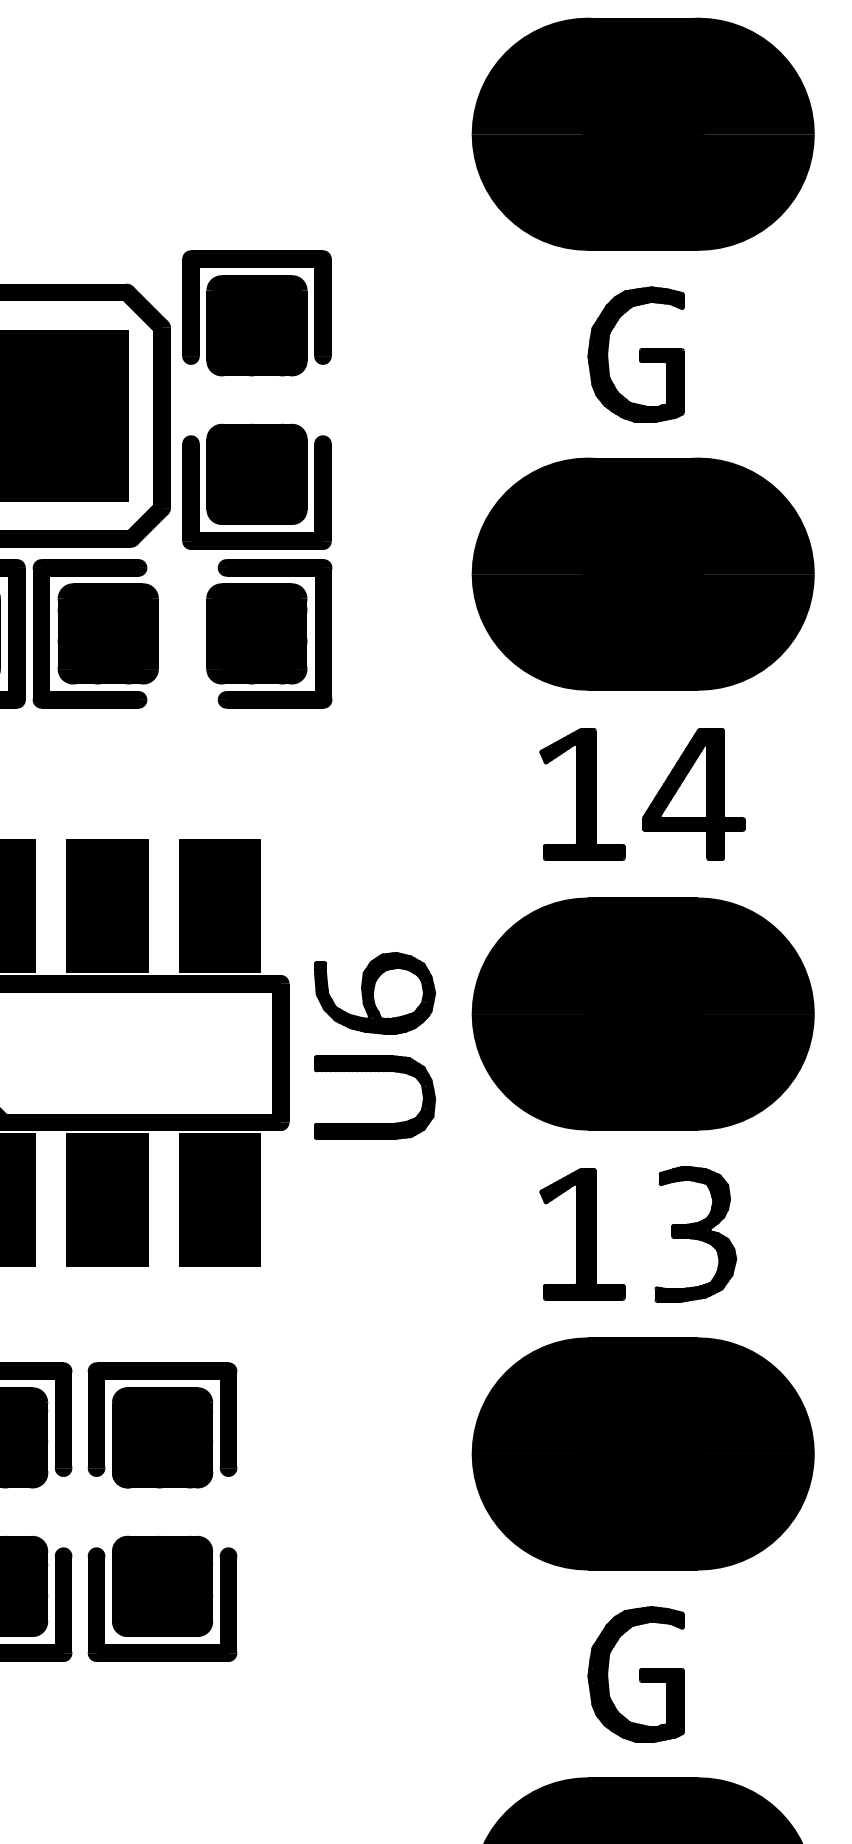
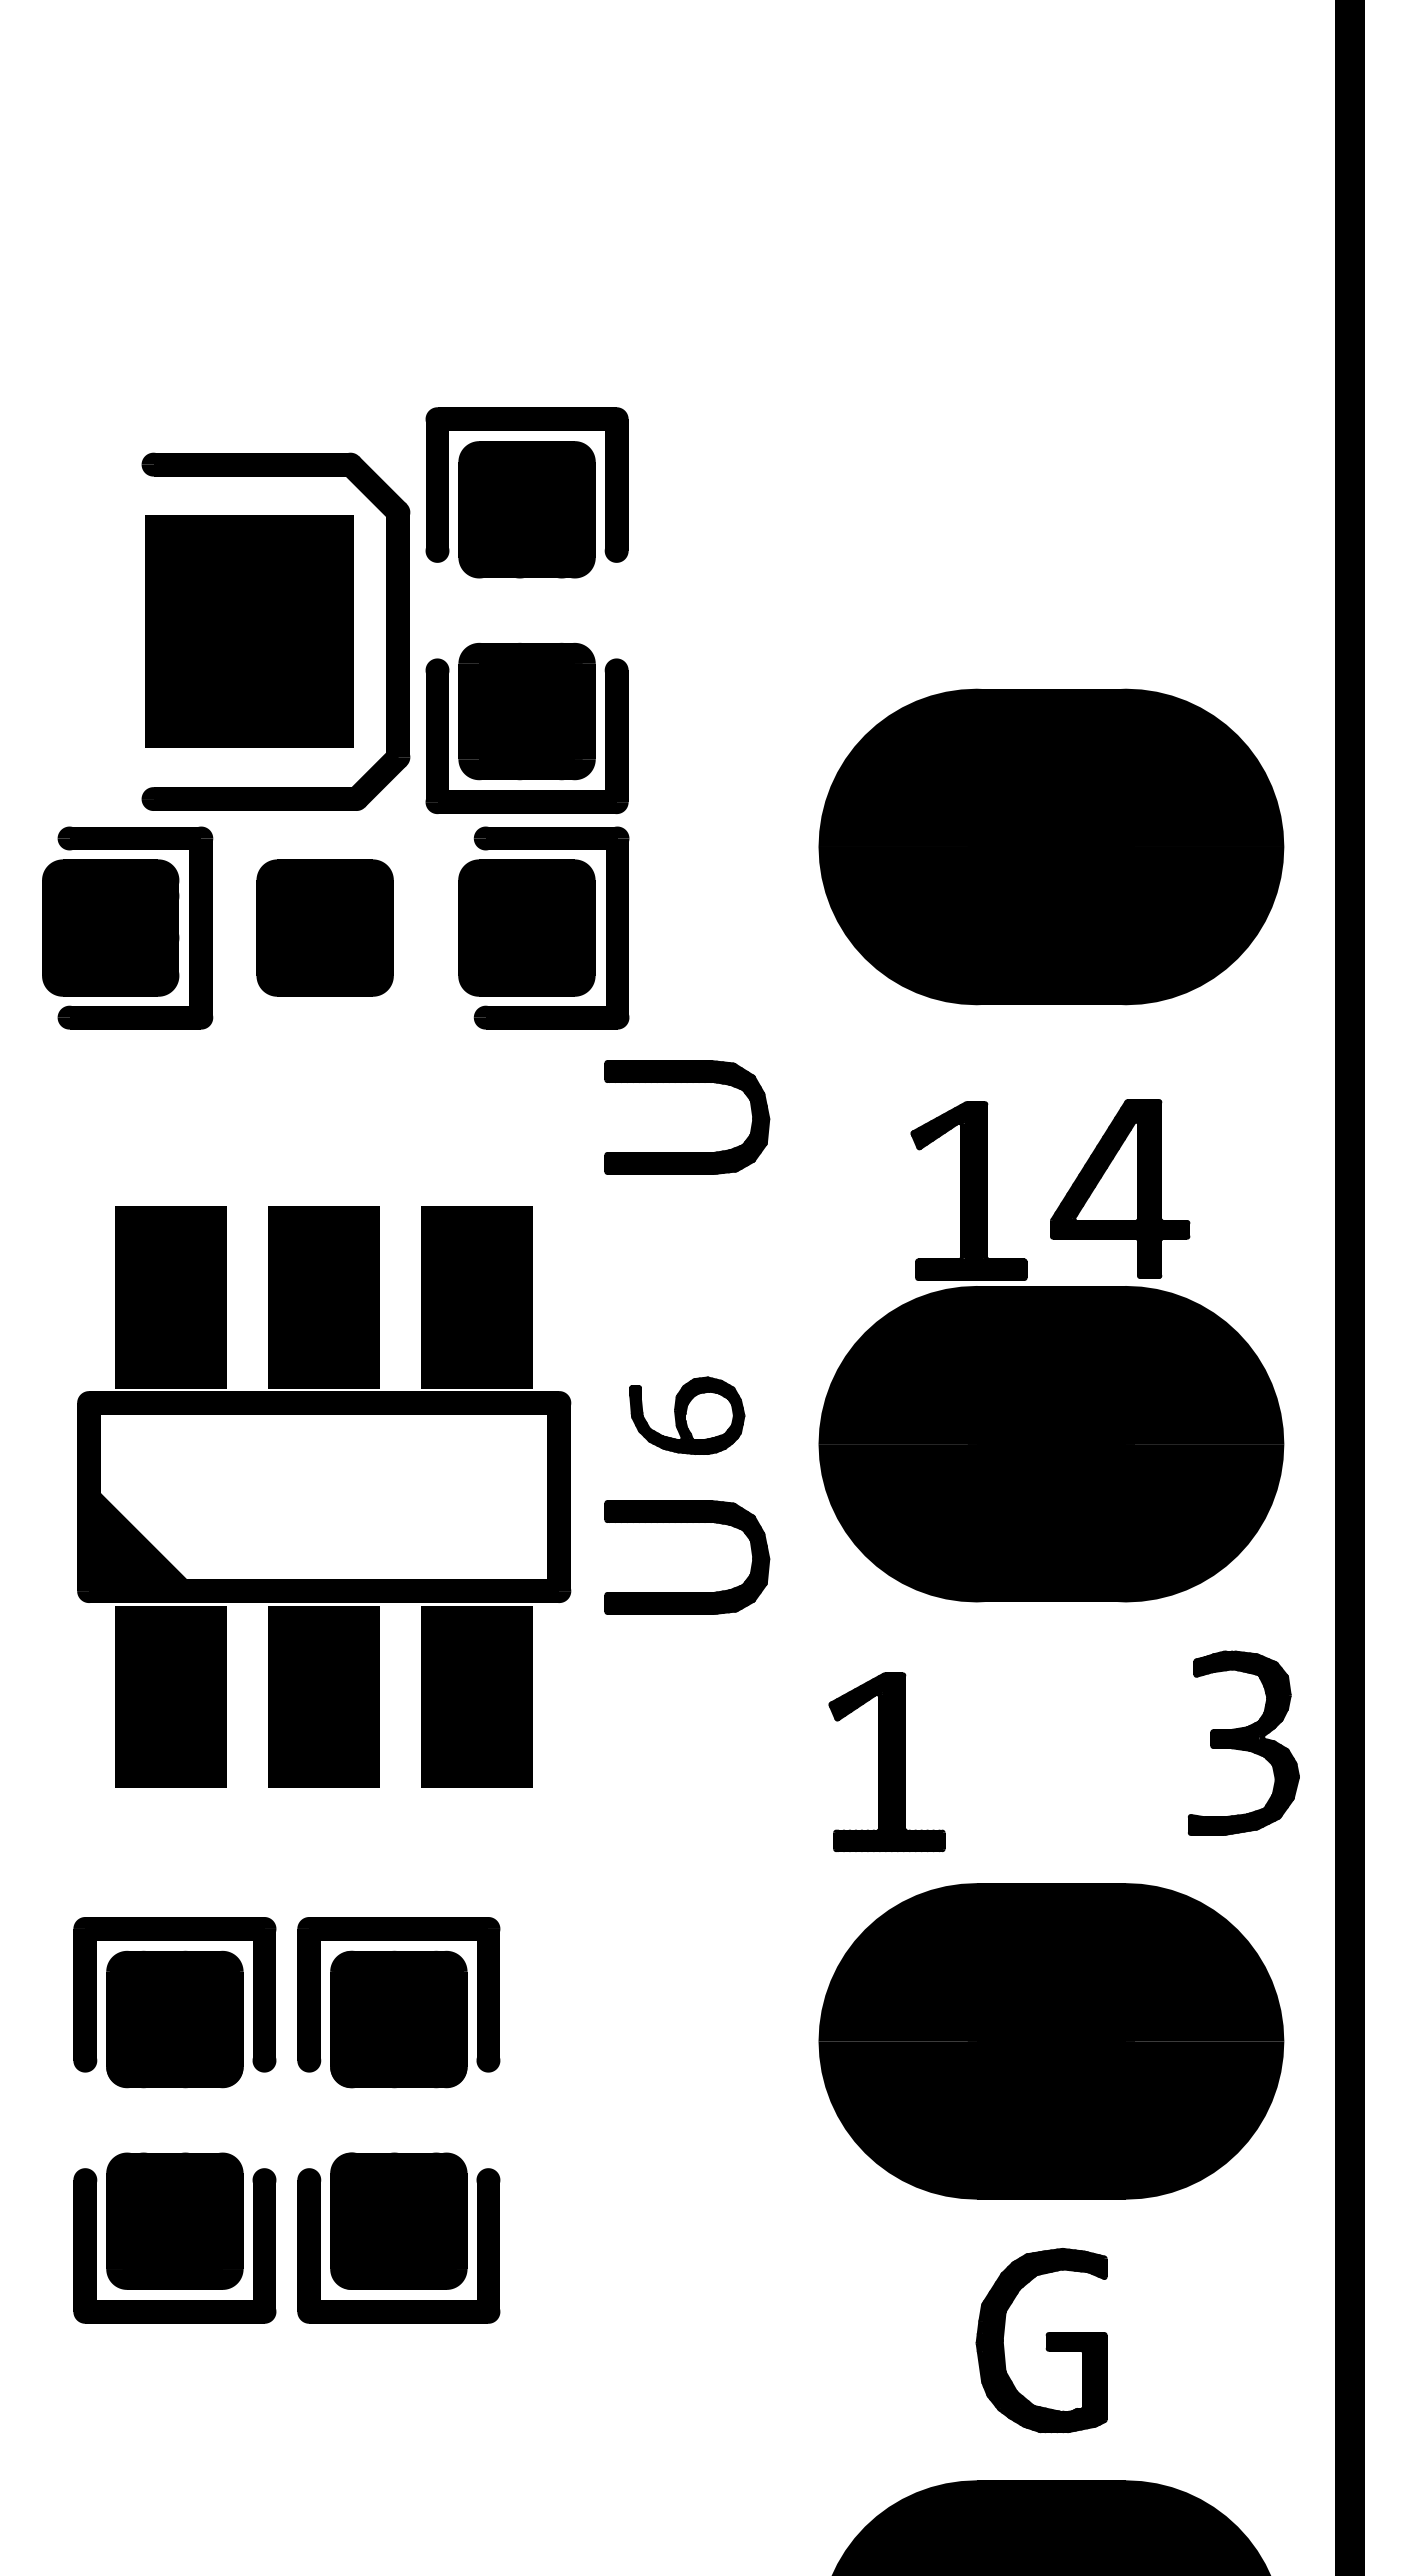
part: (643, 134) -> (1051, 249), removed
part: (635, 354) -> (1041, 548), removed
part: (49, 633) -> (245, 927), removed
part: (375, 747) -> (687, 1082), added
part: (582, 794) -> (968, 1190), moved
part: (694, 794) -> (1120, 1188), moved
part: (375, 992) -> (687, 1415), size x0.7
part: (695, 1233) -> (1243, 1742), moved
part: (582, 1234) -> (886, 1762), moved

